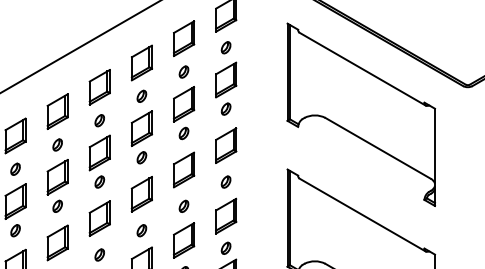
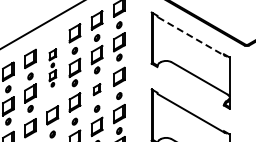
line: (362, 69) -> (191, 36), solid -> dashed
part: (99, 127) -> (52, 67), size x0.6
part: (182, 169) -> (96, 89), size x0.6

